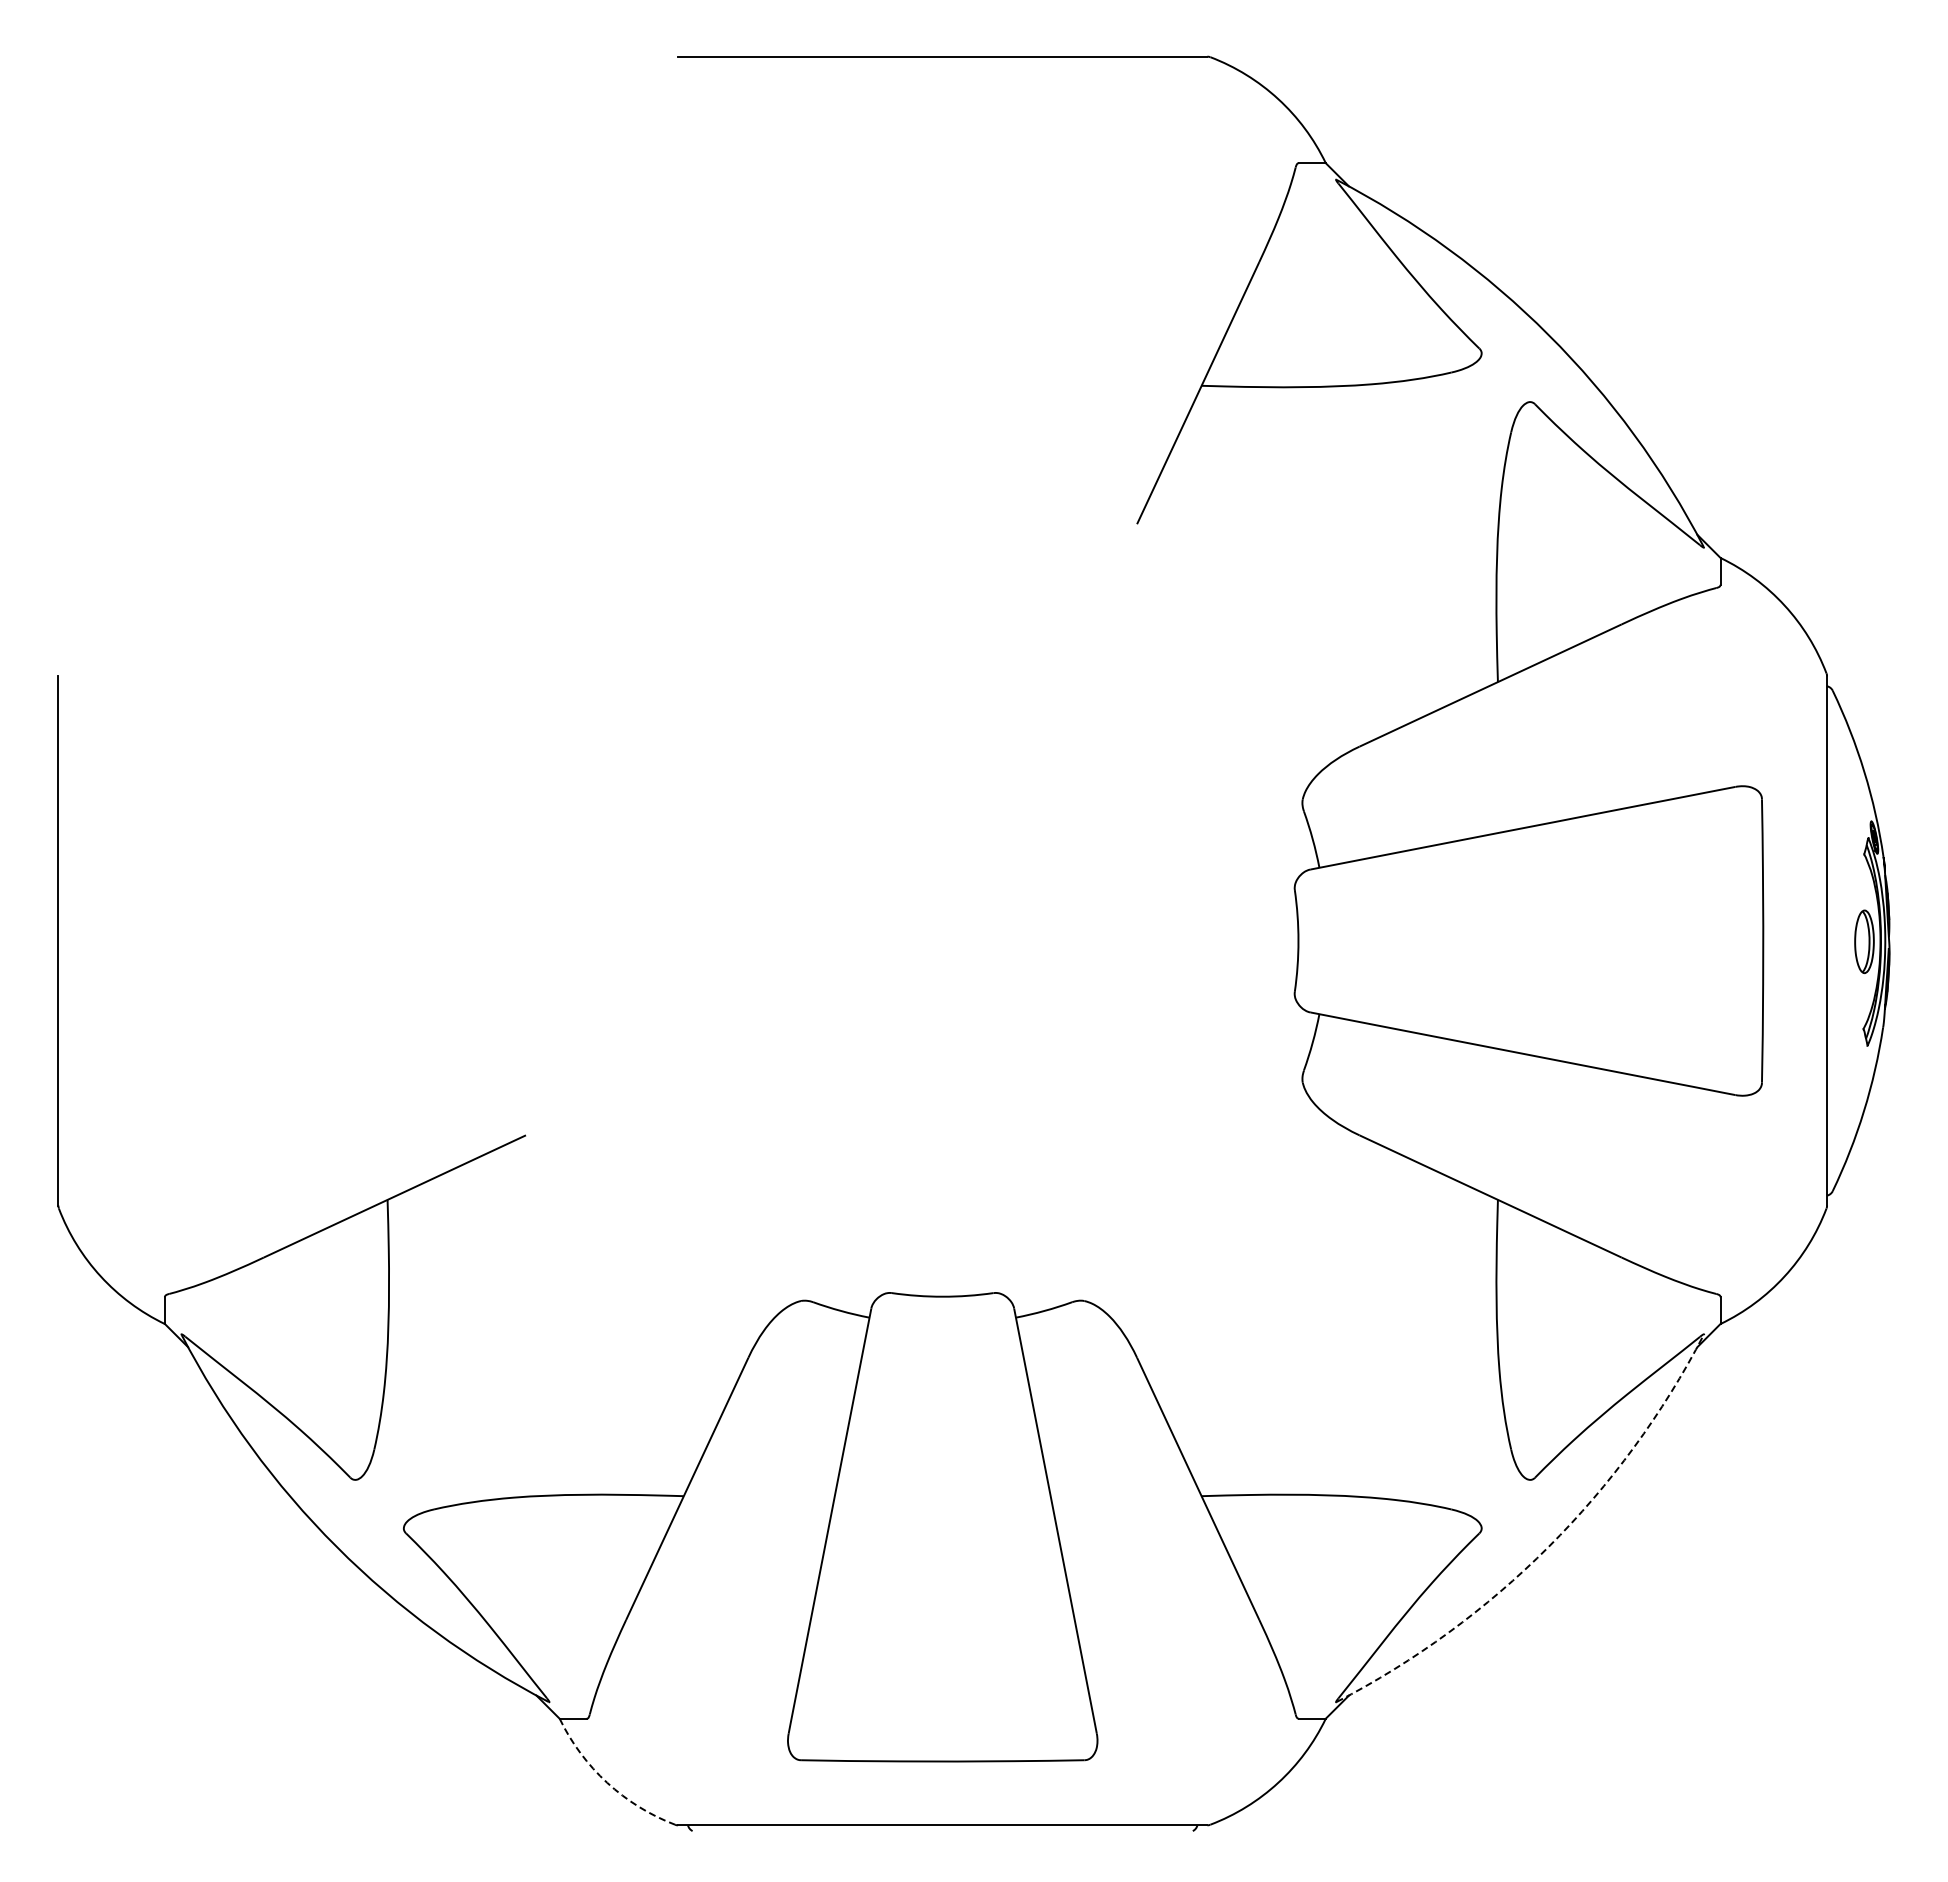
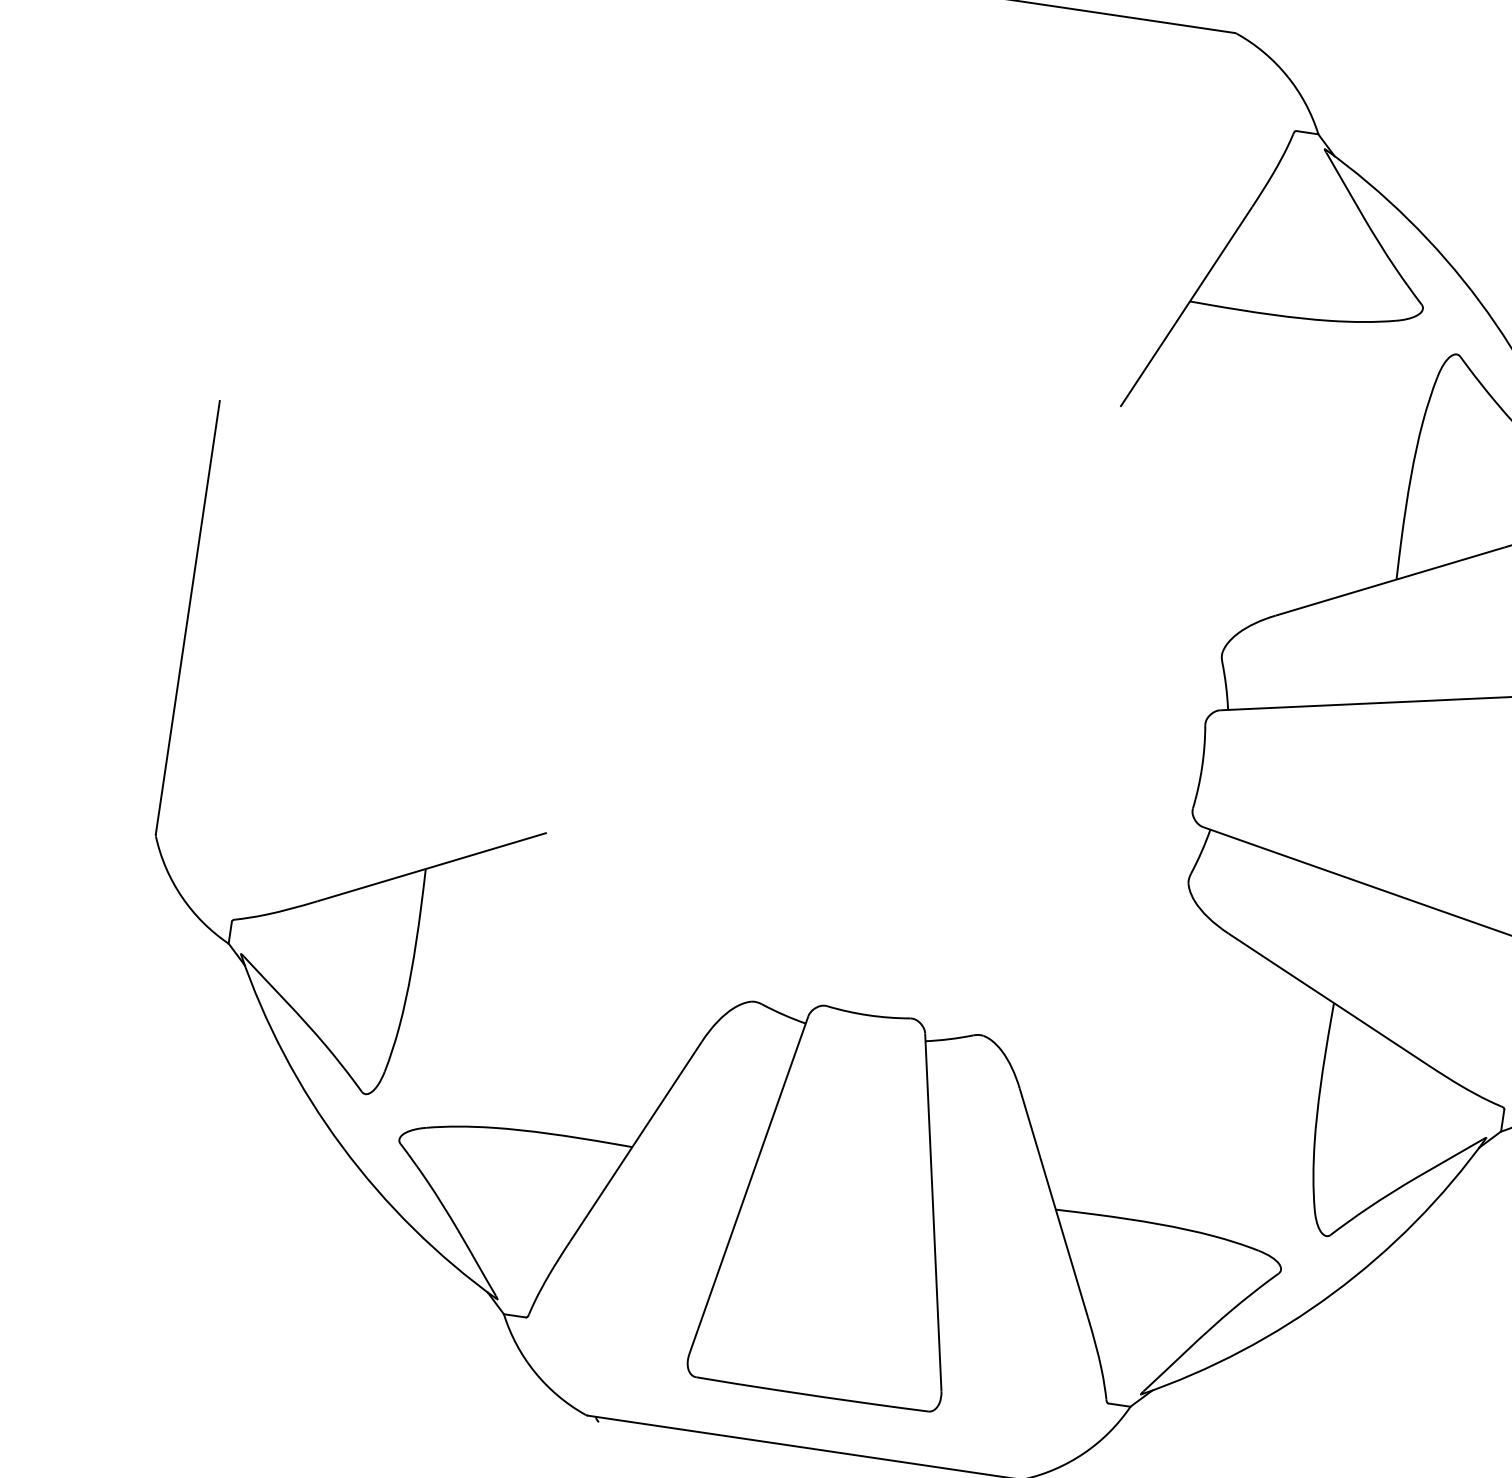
arc: (1548, 1546) -> (1333, 1292), dashed -> solid
arc: (607, 1782) -> (535, 1372), dashed -> solid

